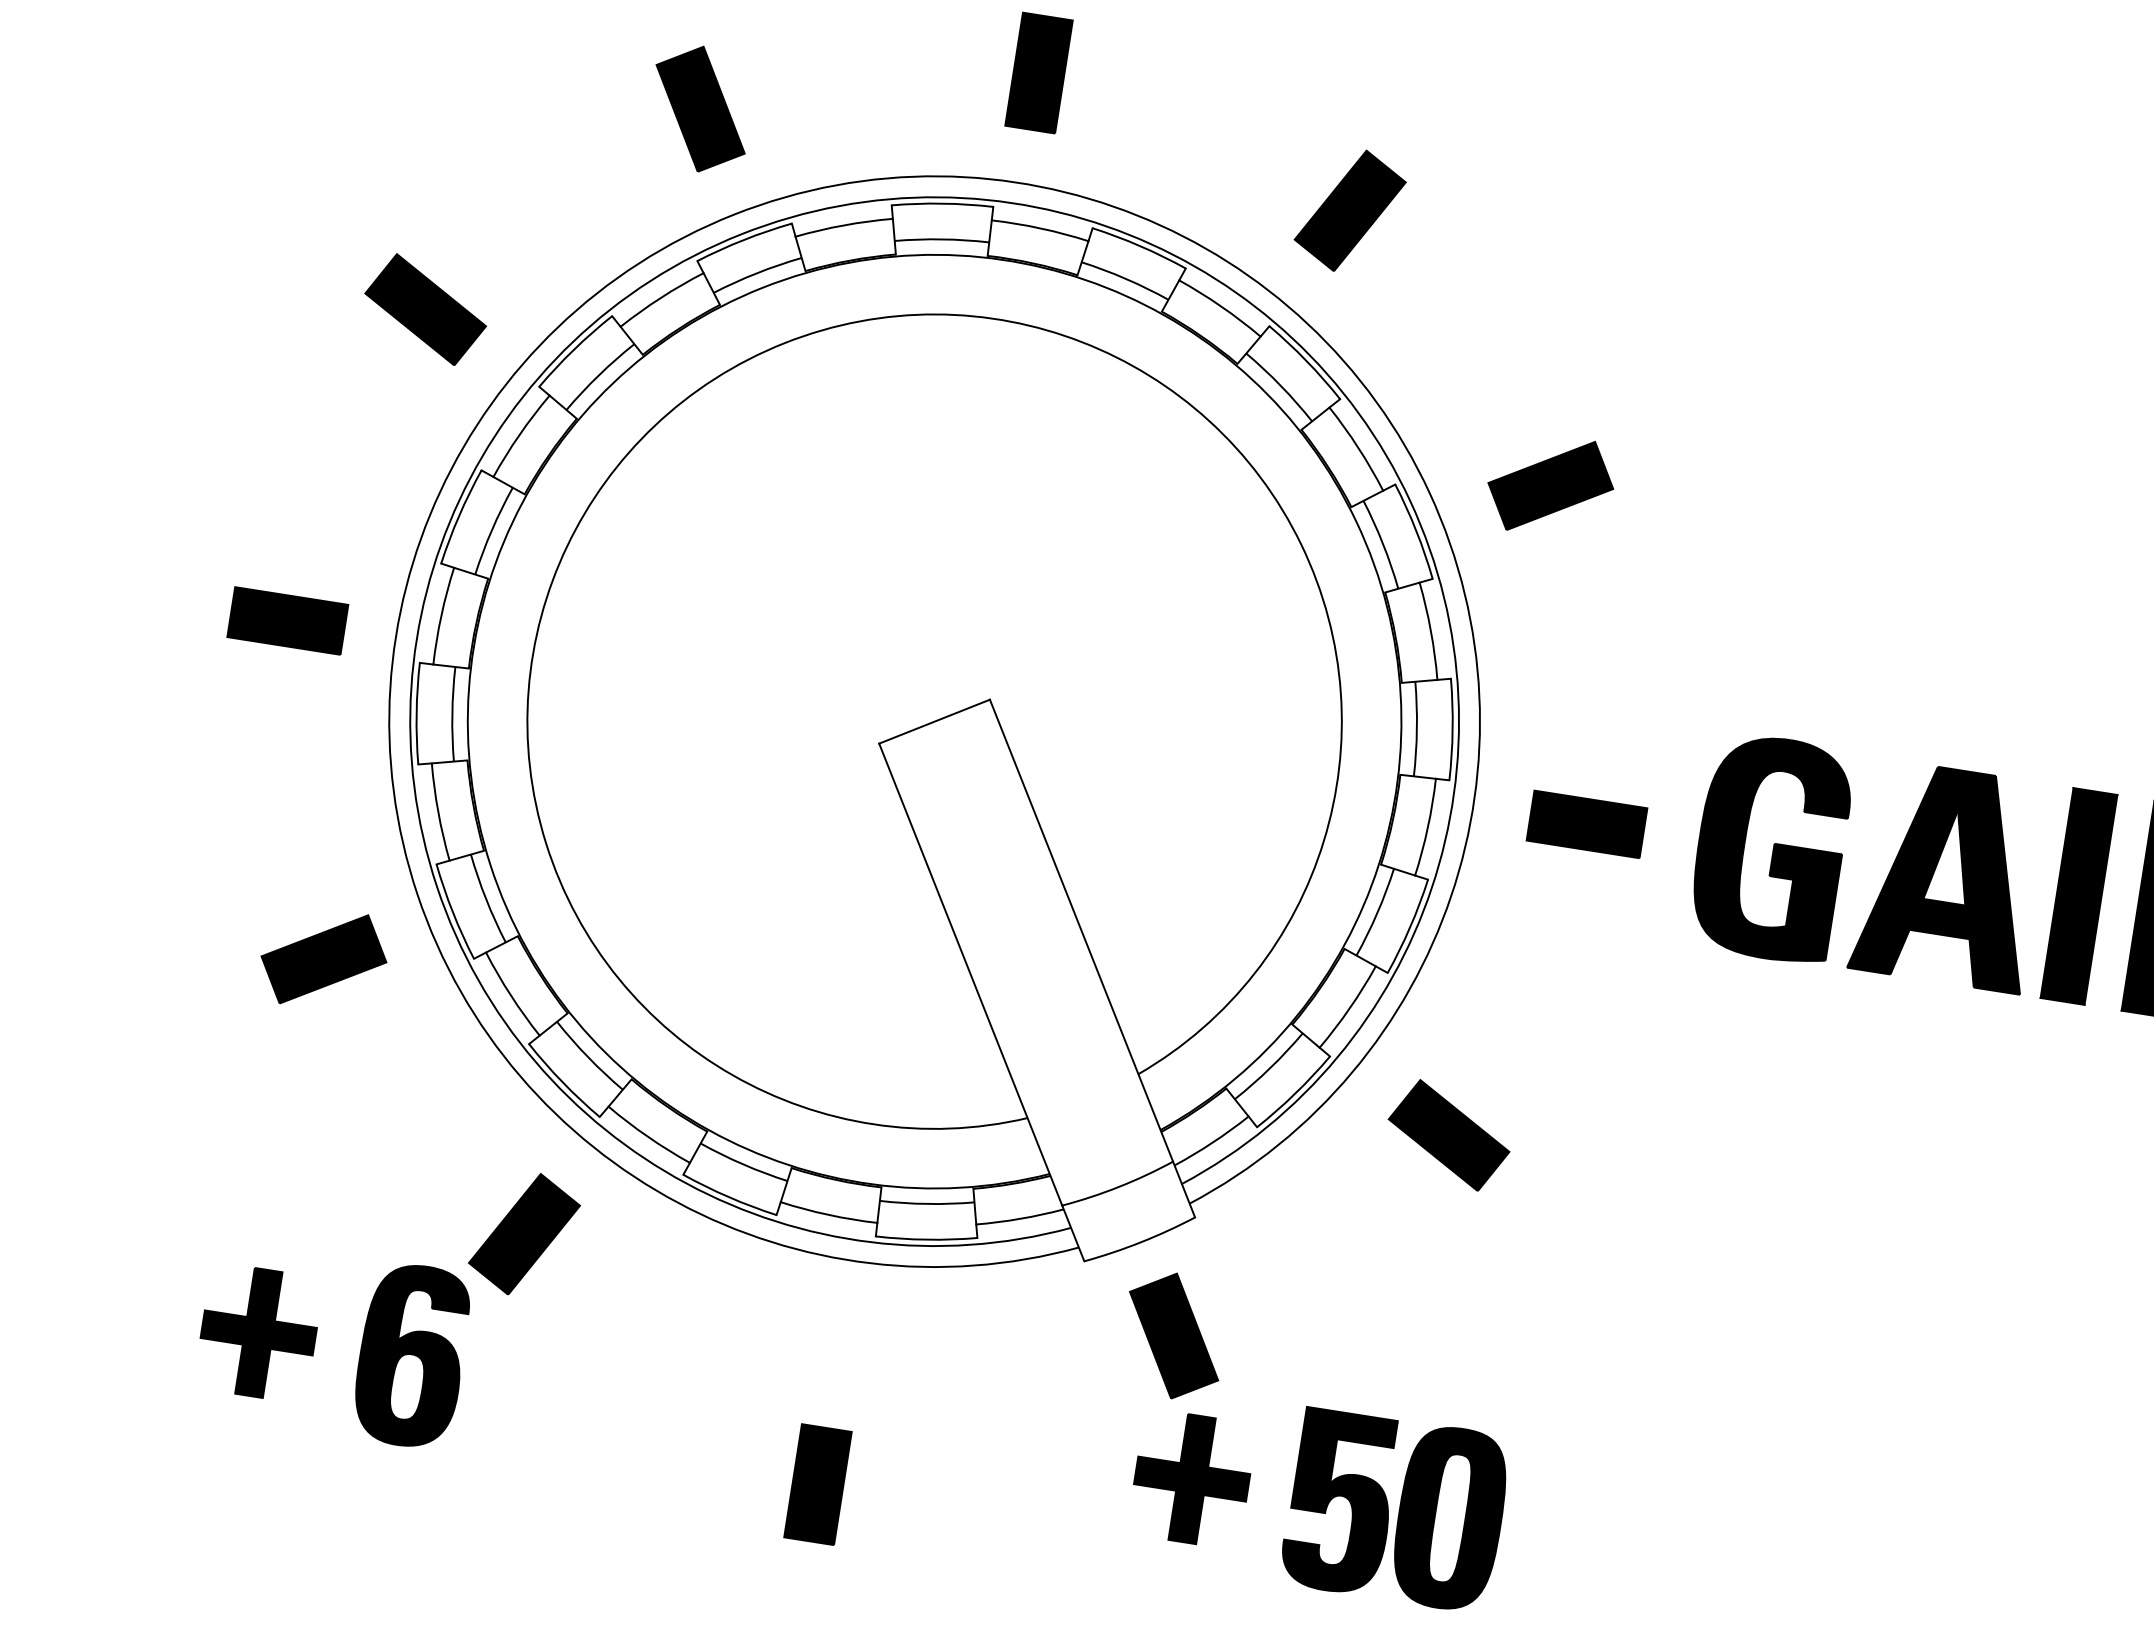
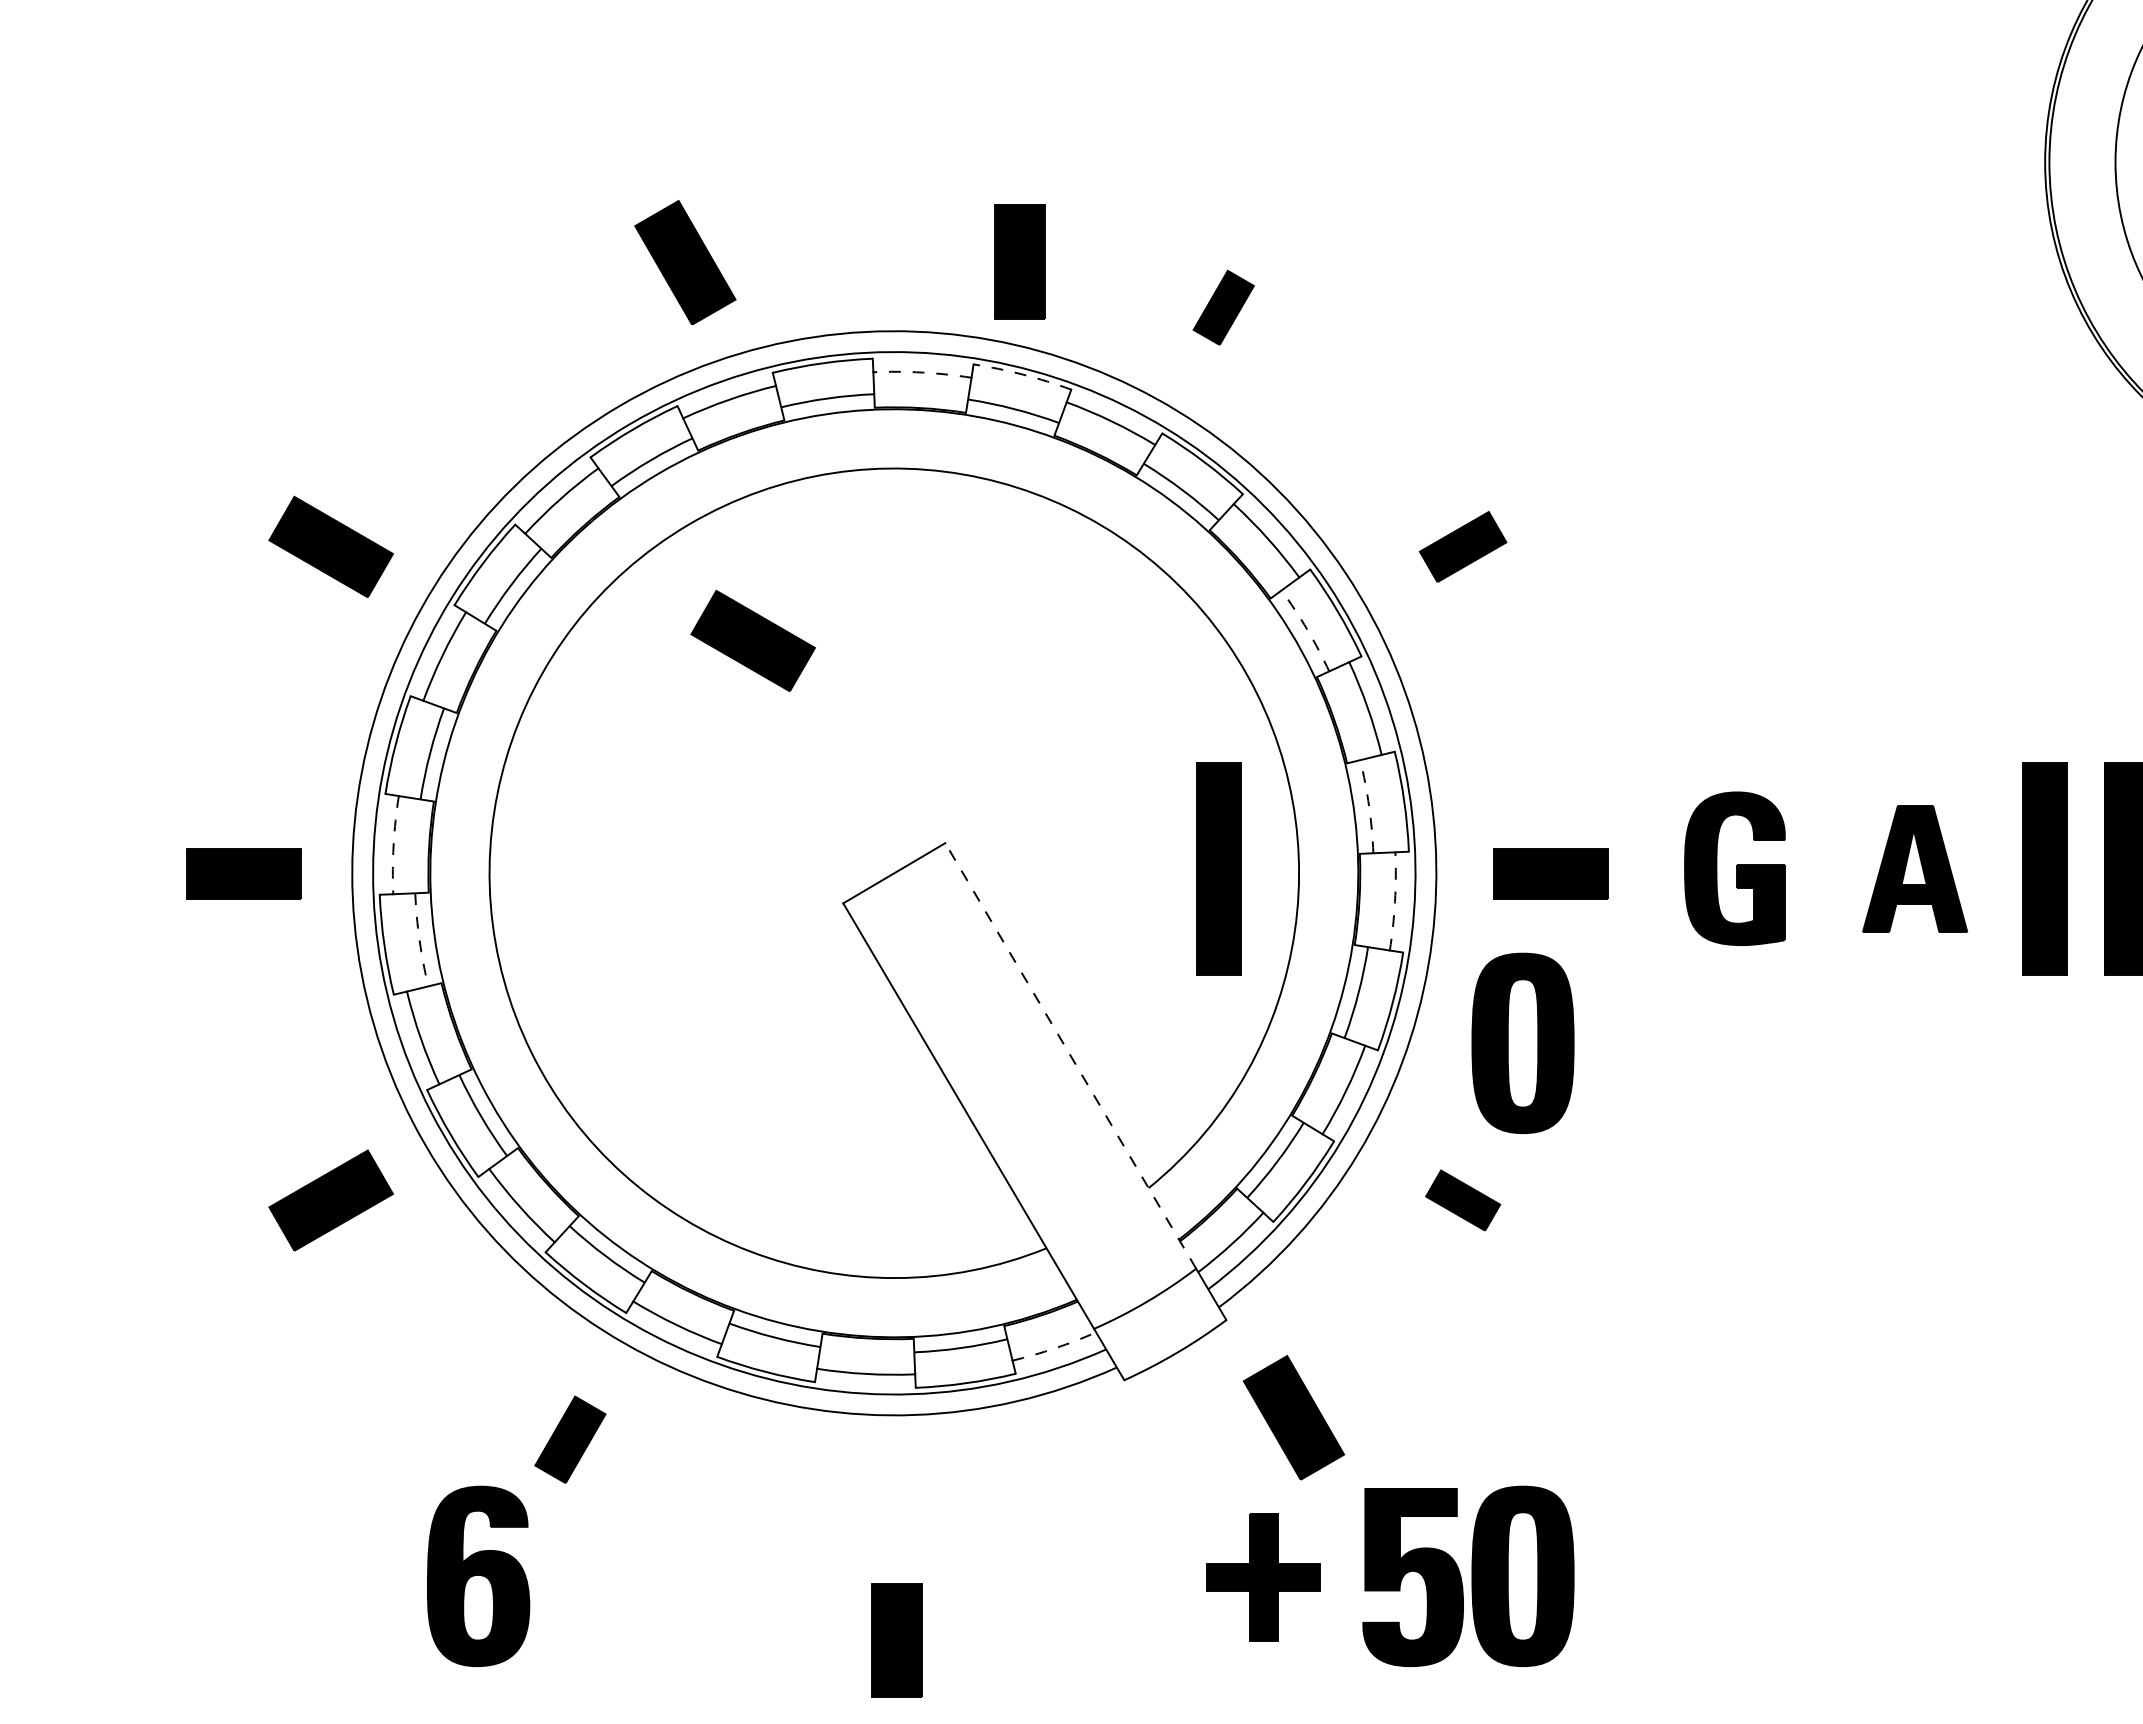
part: (1038, 72) -> (1019, 261), moved
part: (700, 108) -> (685, 262), moved
part: (1349, 210) -> (1223, 307), size x0.6
arc: (1040, 228) -> (922, 372), solid -> dashed
arc: (1140, 246) -> (1023, 374), solid -> dashed
part: (829, 468) -> (752, 640), added
part: (1550, 485) -> (1462, 546), size x0.7
arc: (1383, 543) -> (1307, 629), solid -> dashed
arc: (441, 616) -> (393, 845), solid -> dashed
arc: (452, 714) -> (419, 940), solid -> dashed
arc: (1417, 729) -> (1369, 806), solid -> dashed
part: (1257, 767) -> (1218, 868), added
arc: (1428, 827) -> (1395, 901), solid -> dashed
part: (1770, 847) -> (1734, 868), size x0.7
part: (1949, 875) -> (1914, 868), size x0.6
line: (1081, 930) -> (1070, 1055), solid -> dashed
part: (1532, 987) -> (1522, 1042), added
part: (1448, 1135) -> (1462, 1200), size x0.6
arc: (1020, 1219) -> (1055, 1348), solid -> dashed
part: (524, 1234) -> (570, 1439), size x0.7
part: (258, 1332) -> (324, 1577), removed
part: (1174, 1335) -> (1294, 1417), moved

